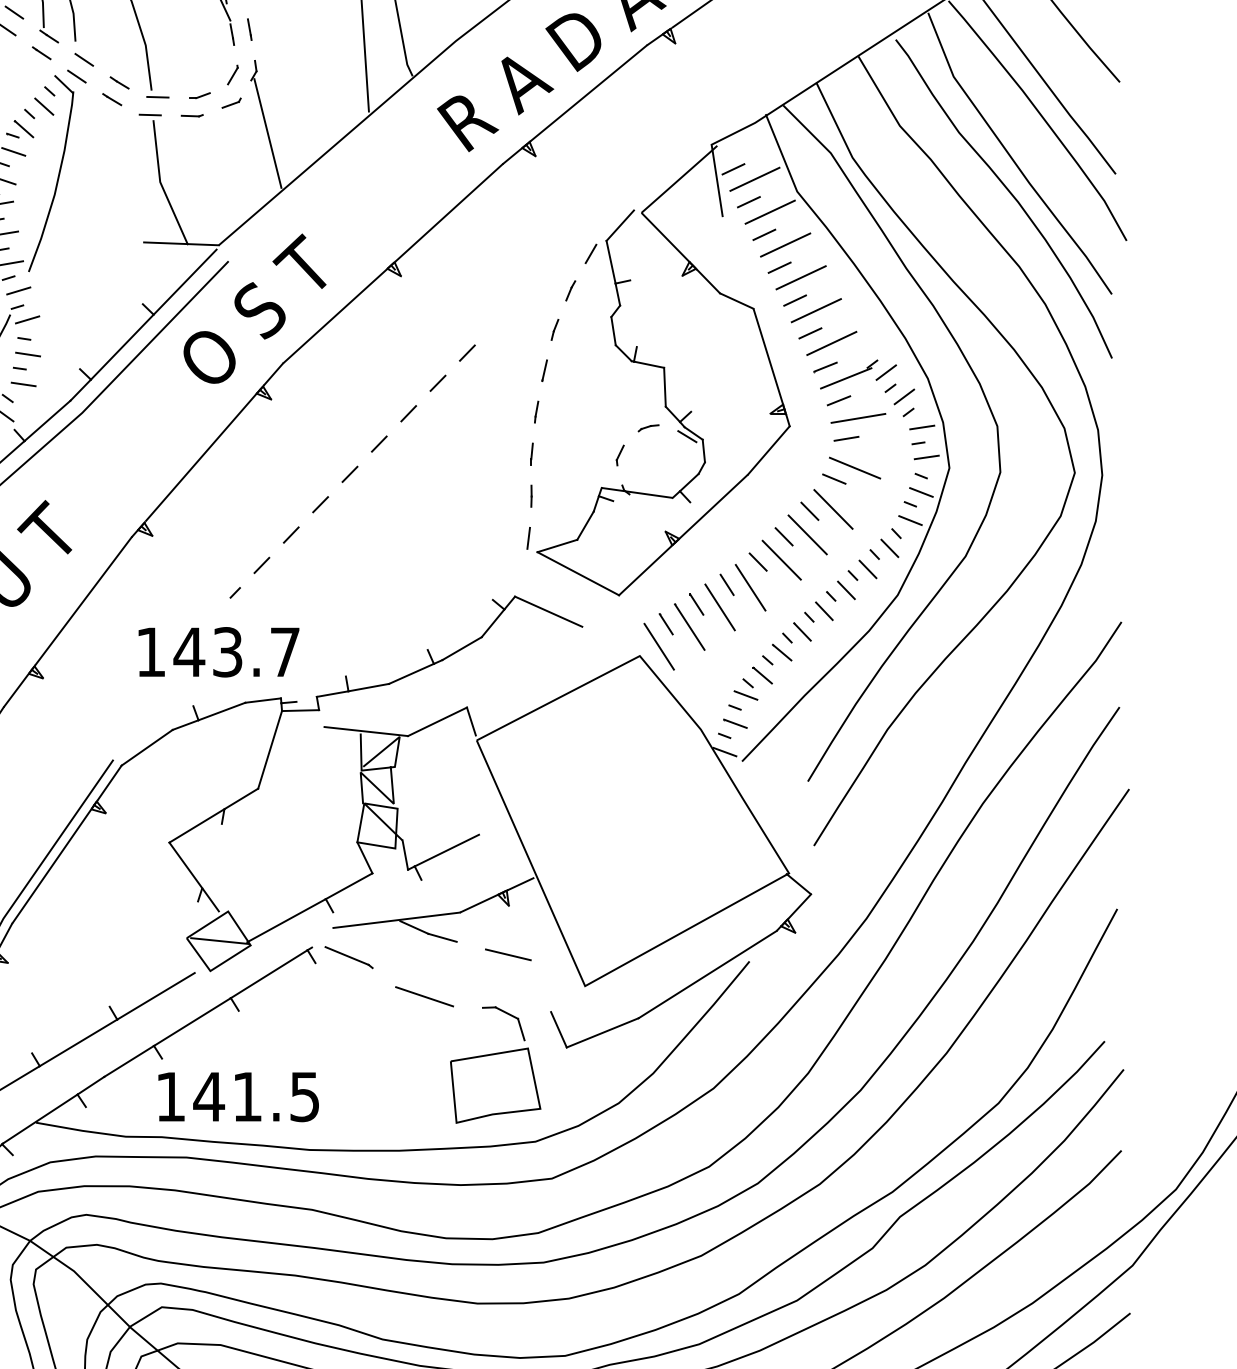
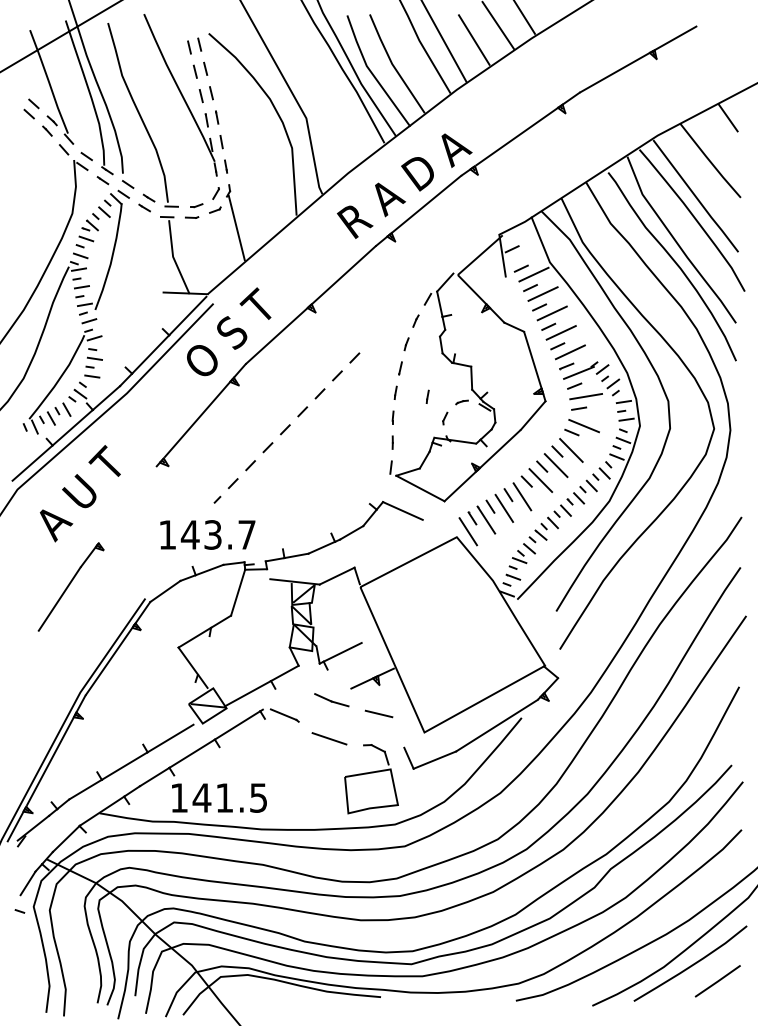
line: (754, 179) -> (524, 255), removed
line: (590, 418) -> (427, 396), added
line: (83, 600) -> (127, 504), removed
line: (395, 920) -> (312, 693), removed

